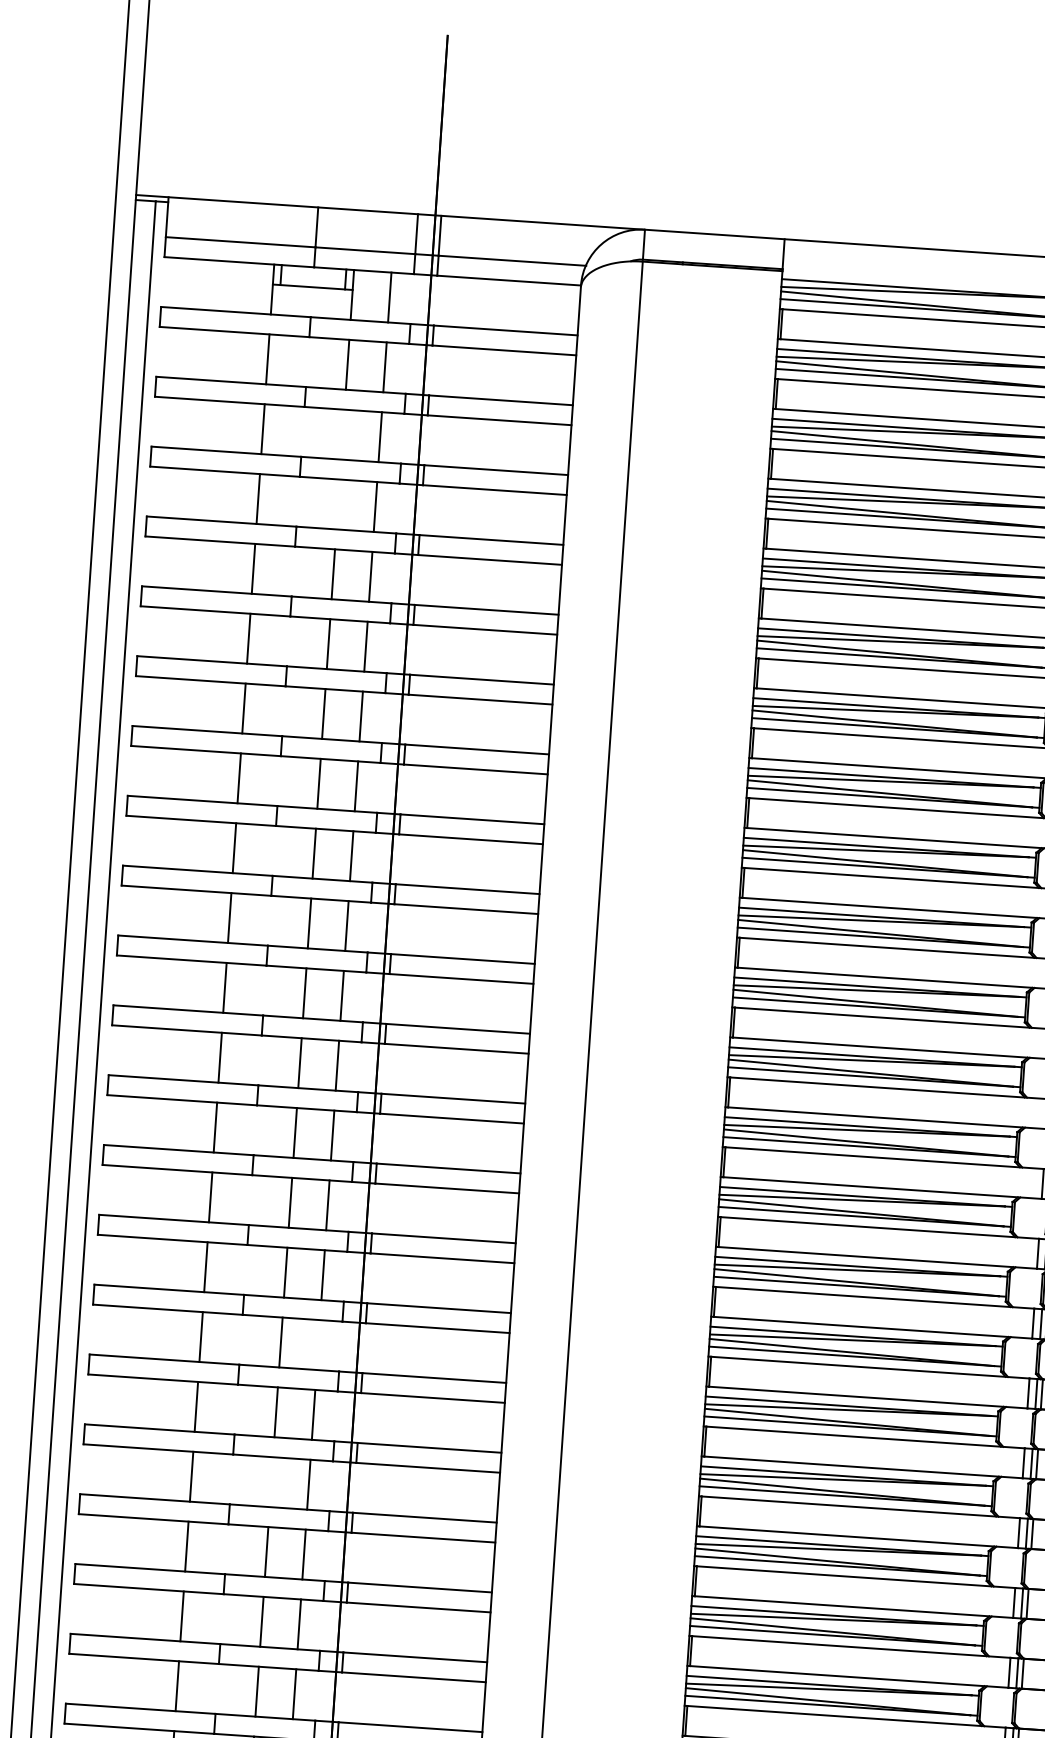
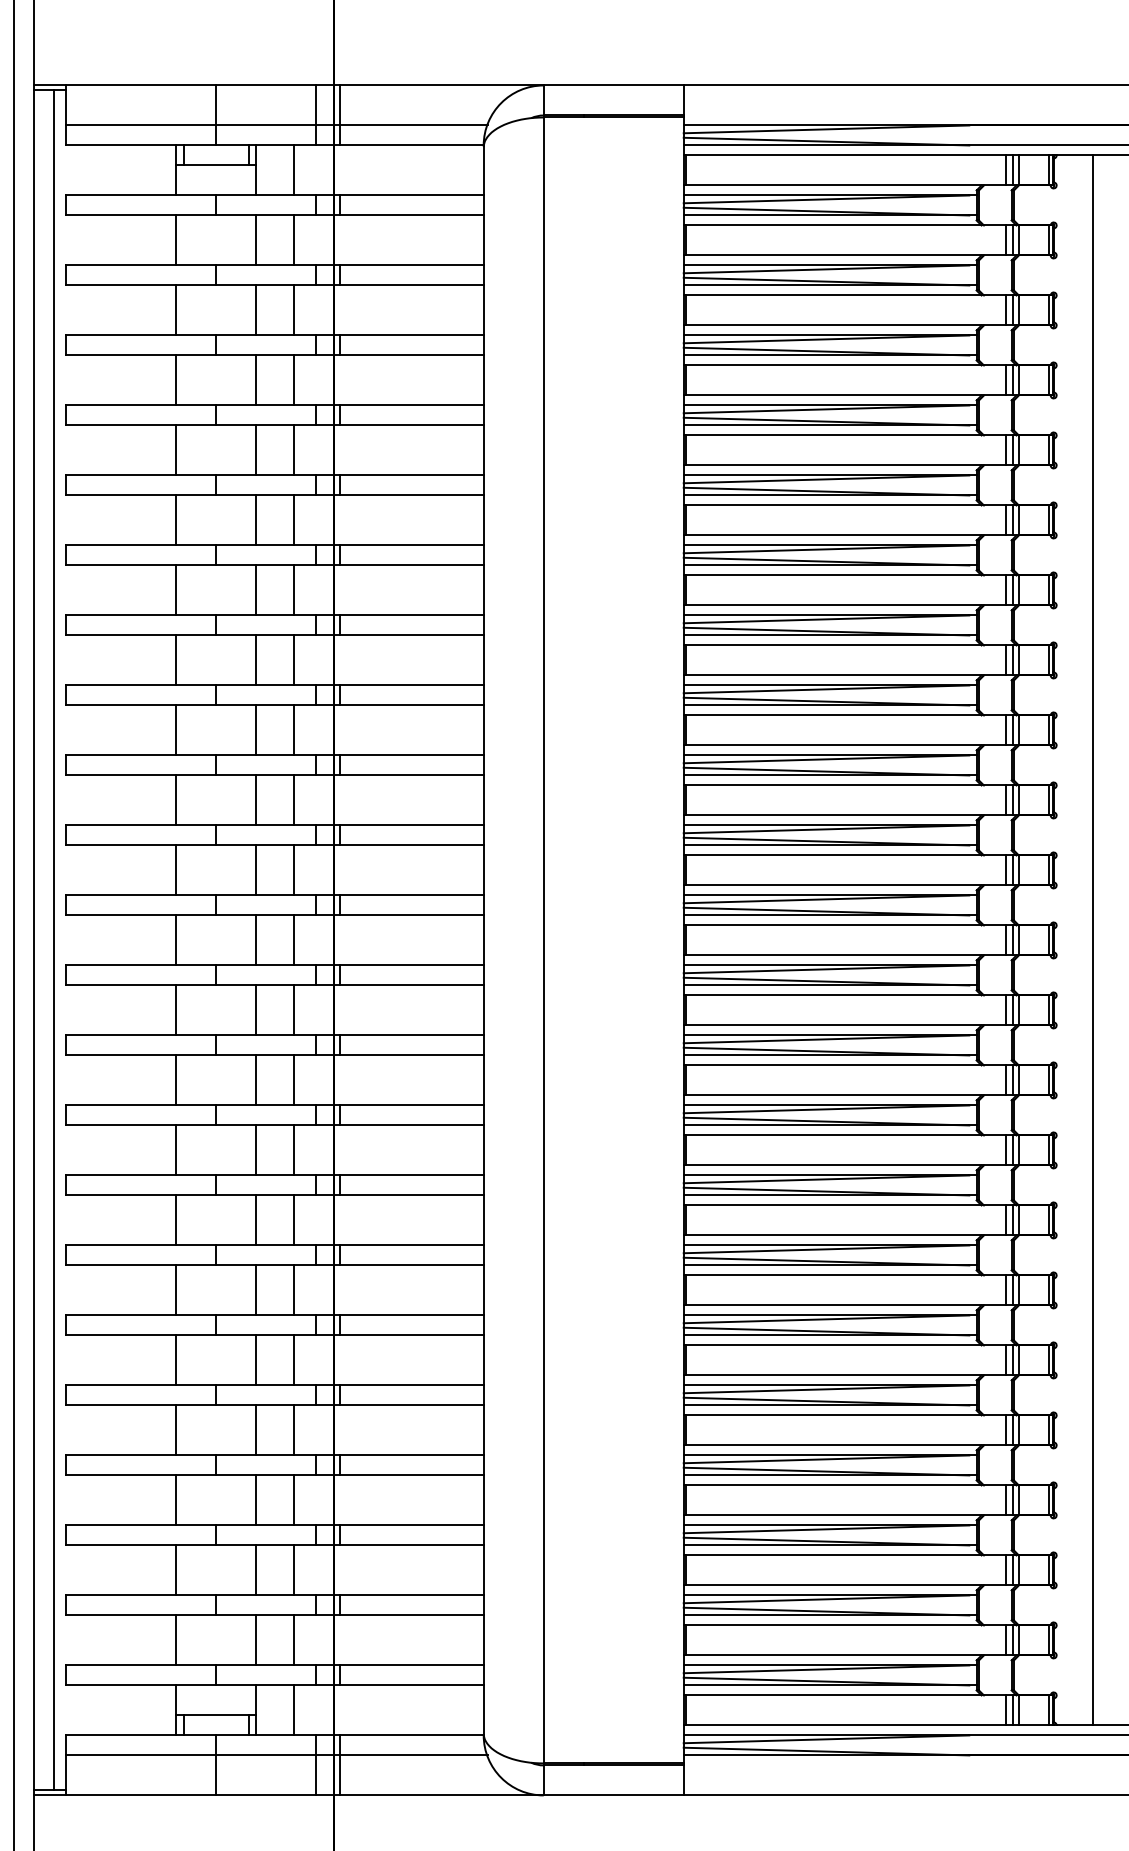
line: (343, 434) -> (256, 310), added
line: (338, 504) -> (256, 380), added
line: (318, 1345) -> (293, 1220), added
line: (271, 1482) -> (256, 1360), added

